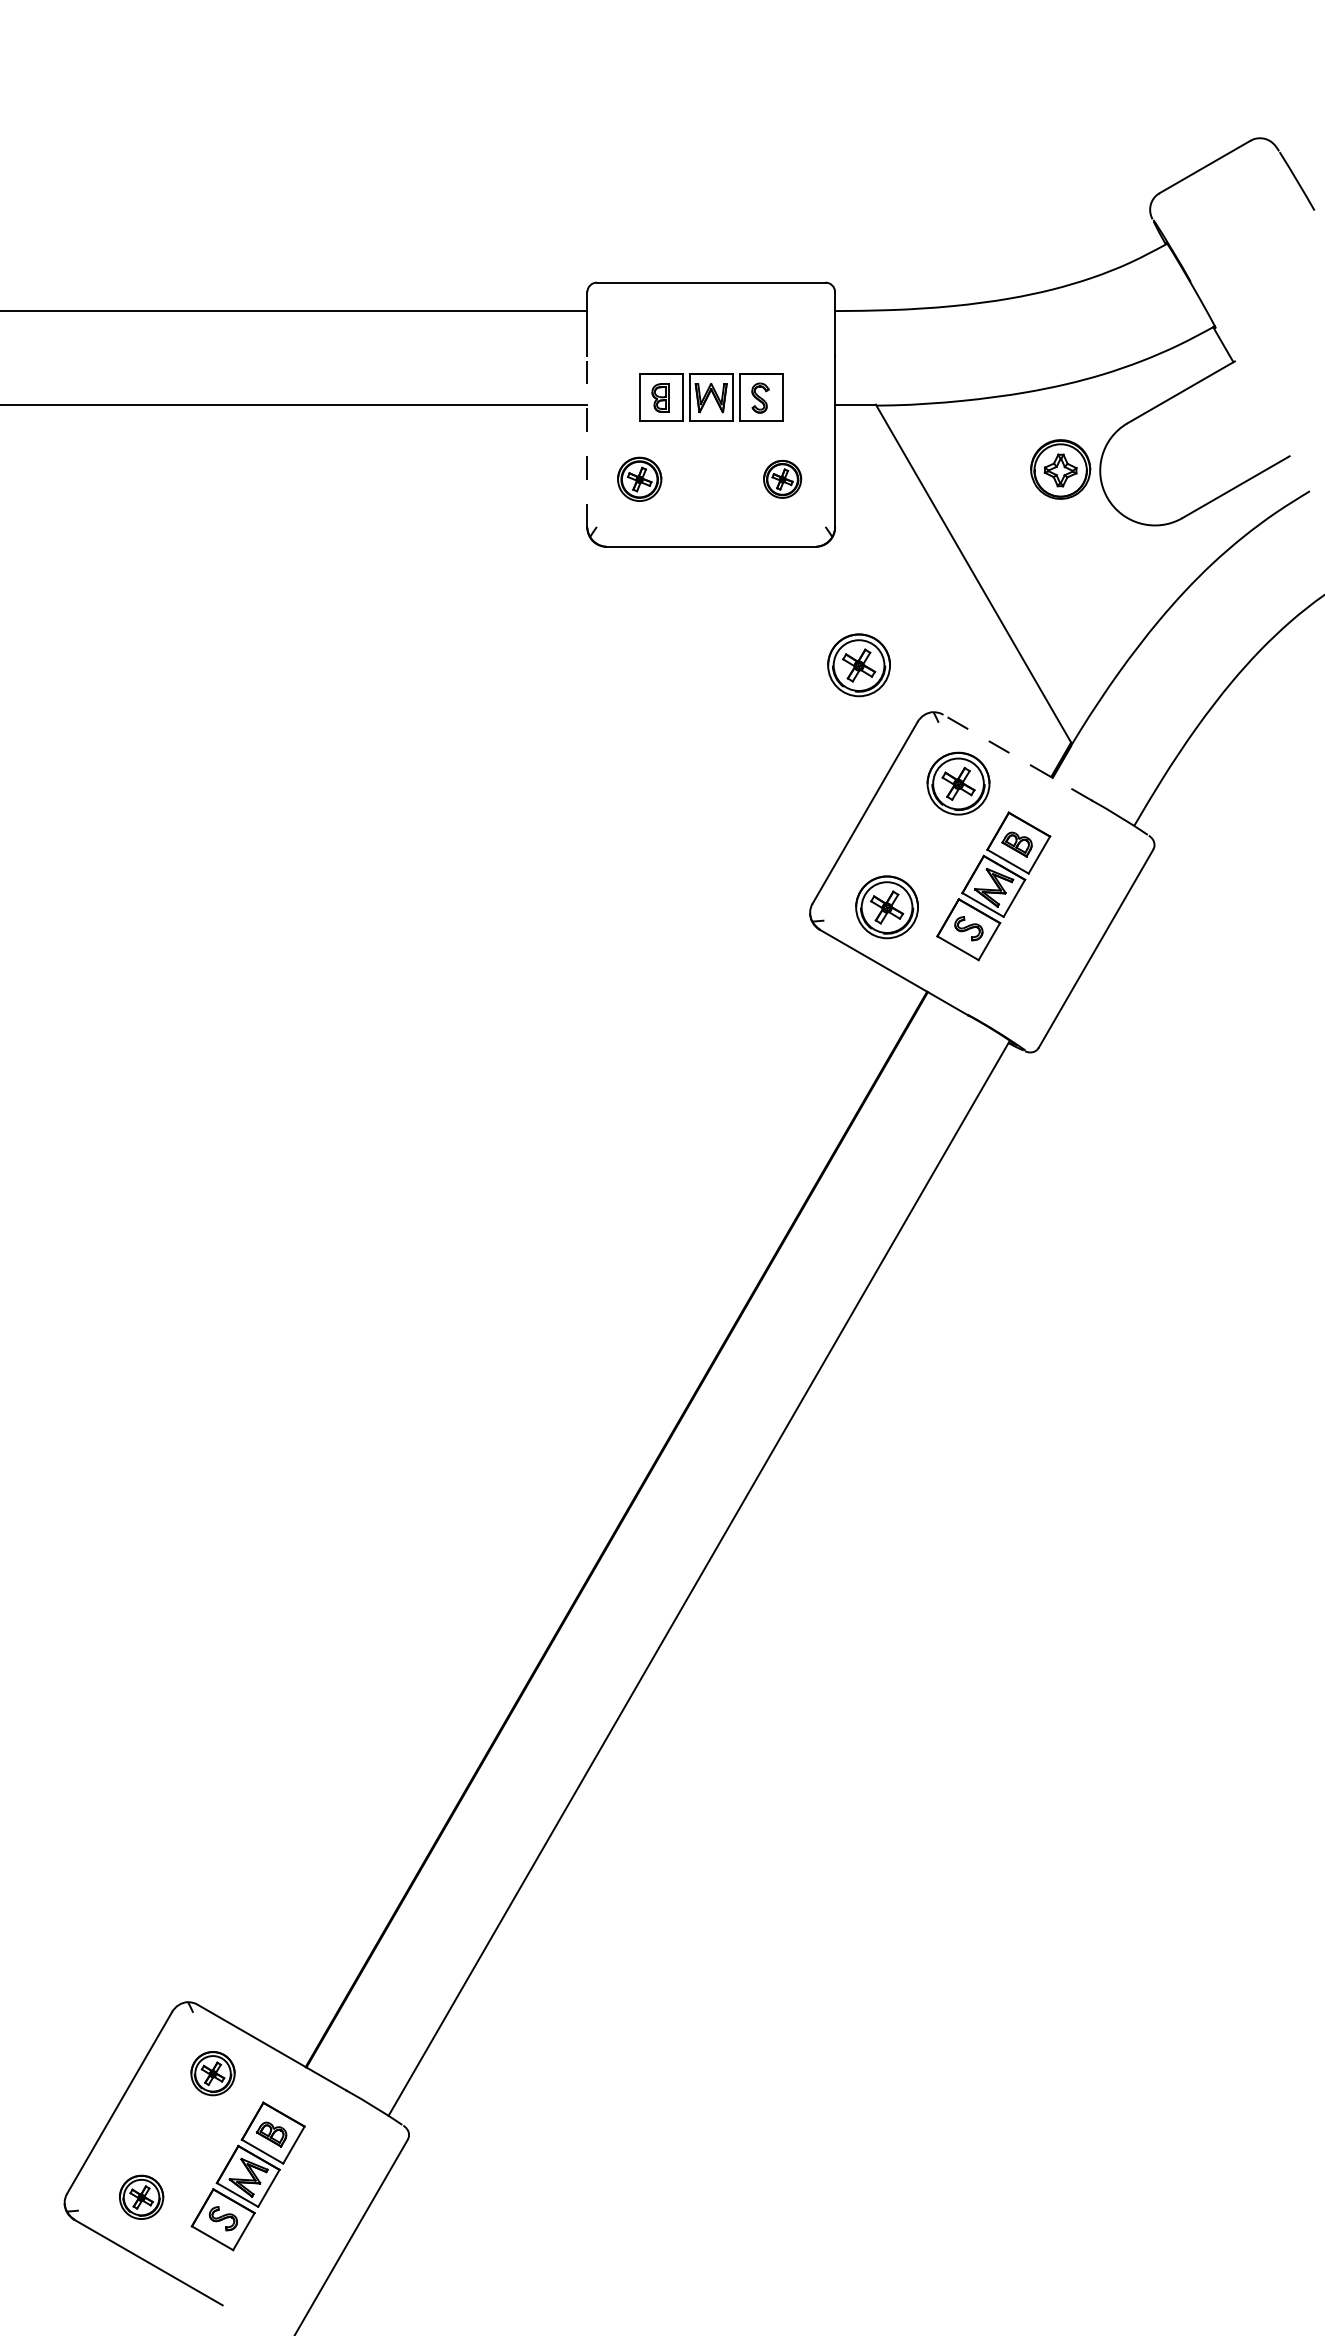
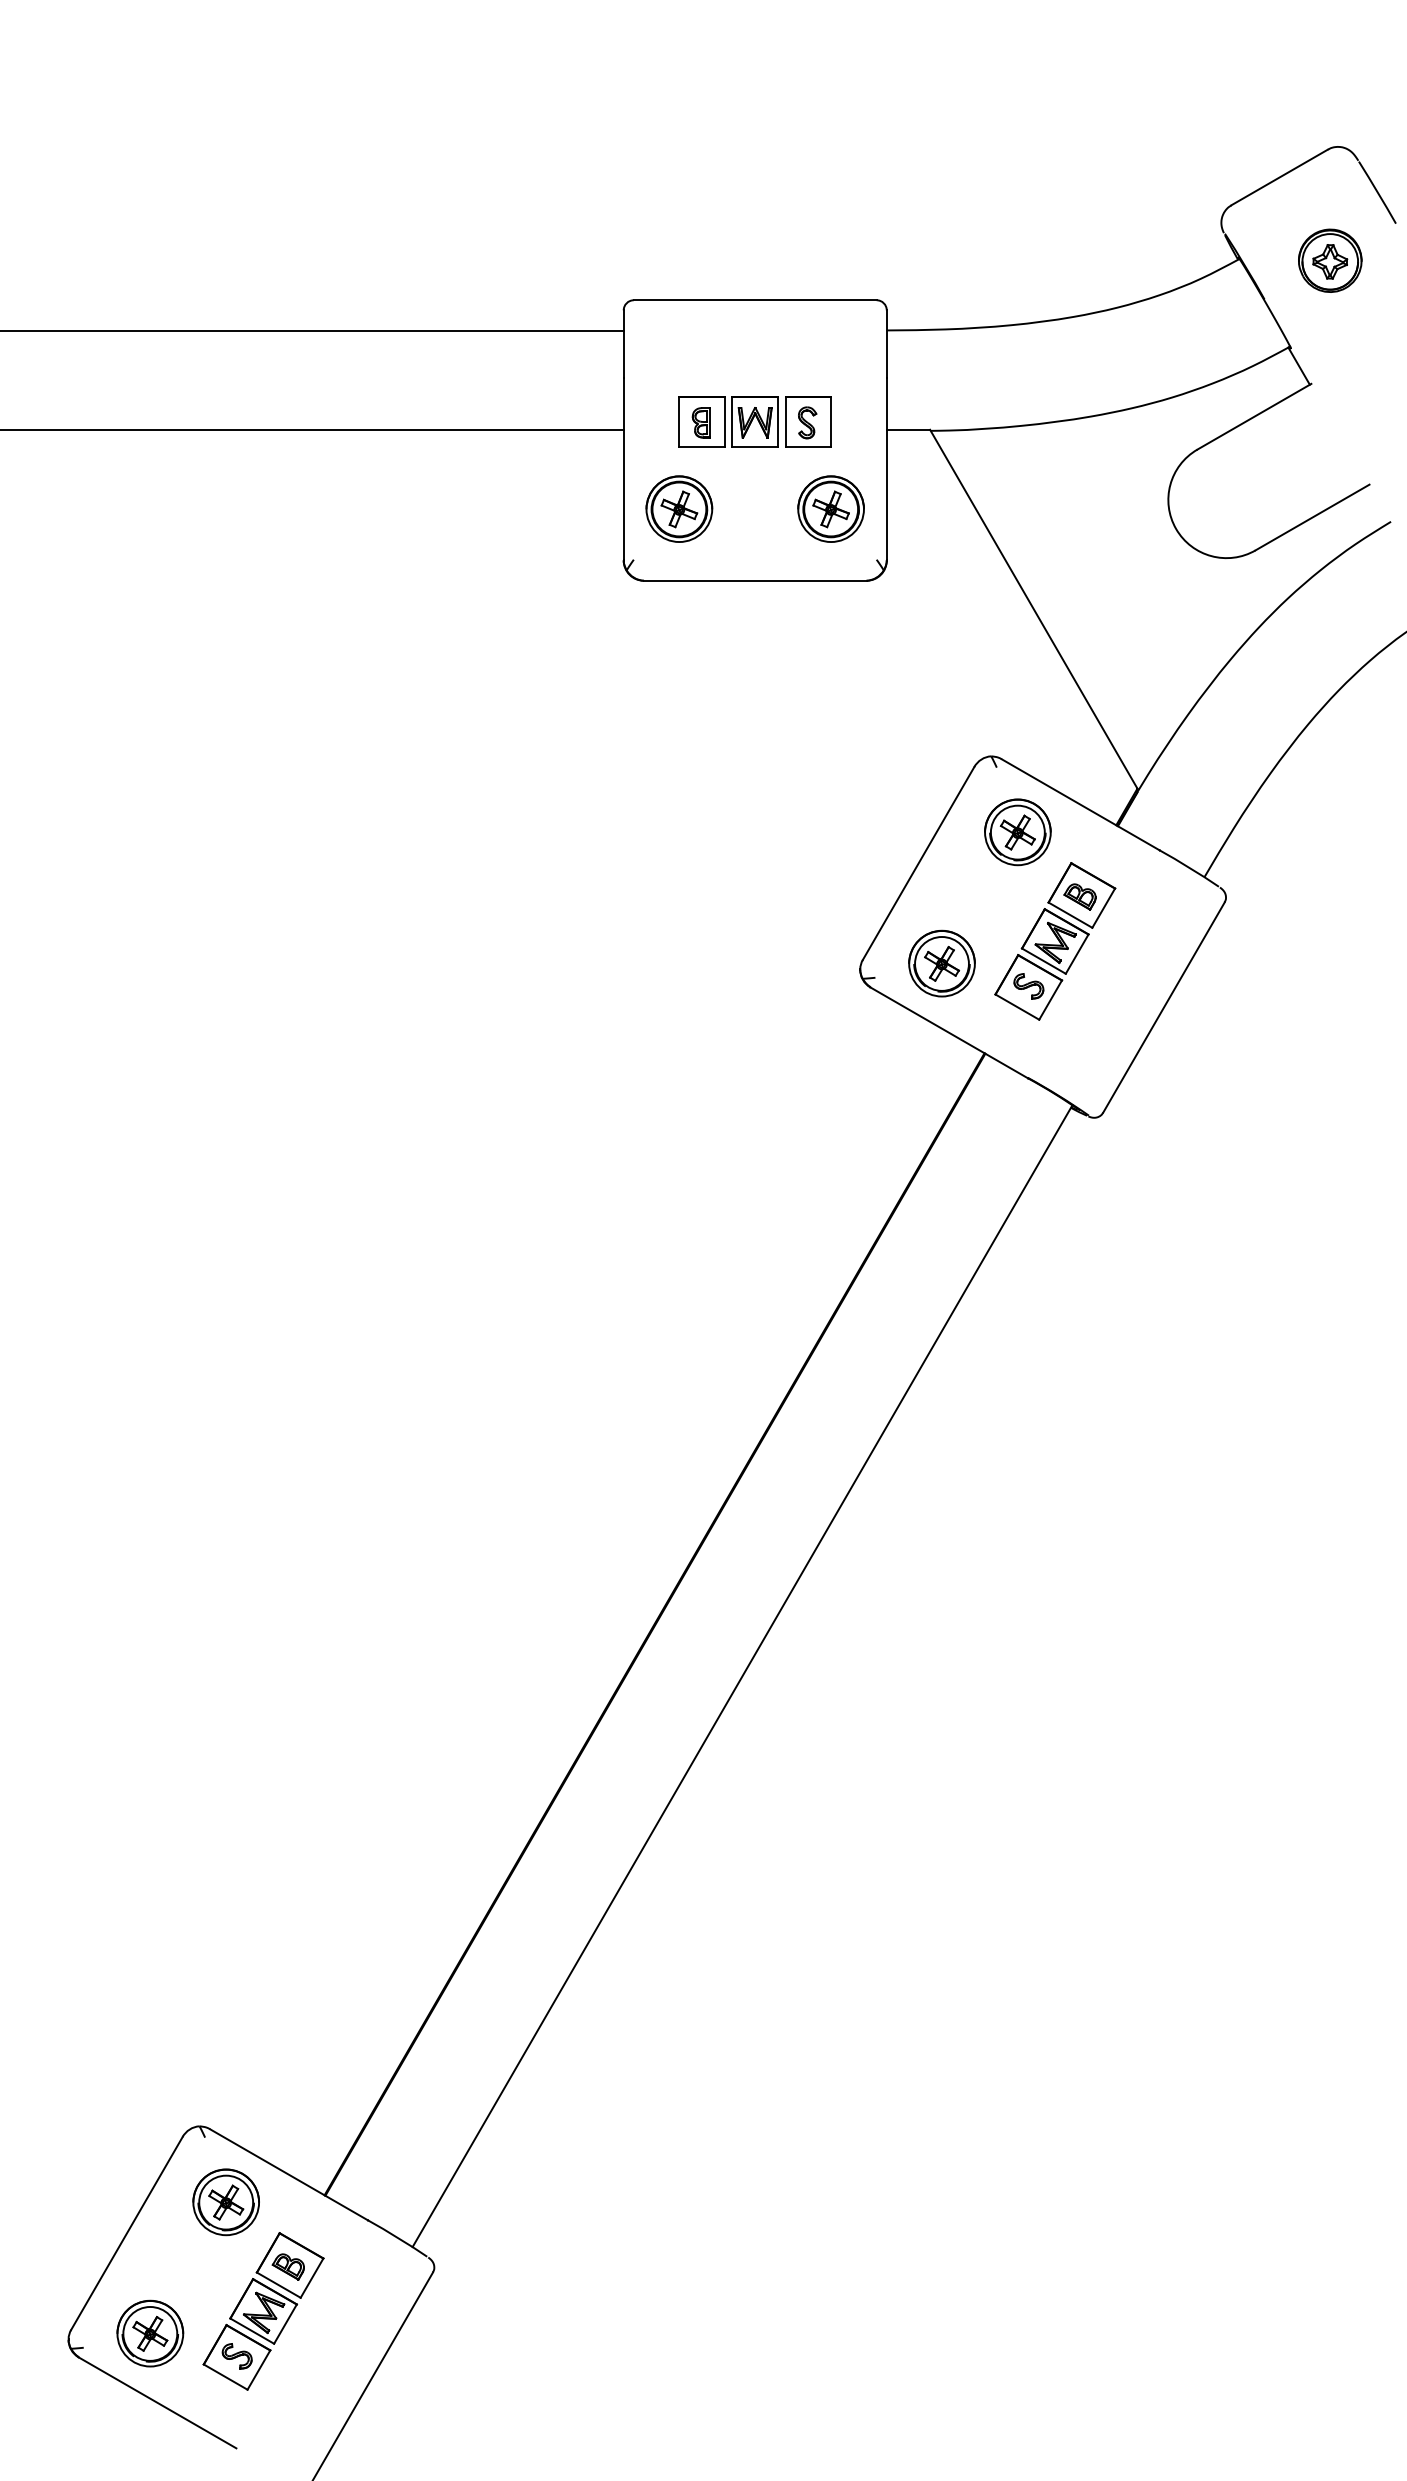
line: (587, 441) -> (623, 468), dashed -> solid
part: (1060, 469) -> (1330, 260), moved
part: (639, 479) -> (679, 509), size x1.43
part: (782, 479) -> (830, 509), size x1.67
part: (858, 665) -> (911, 706), removed
line: (1017, 757) -> (1080, 804), dashed -> solid
part: (212, 2073) -> (225, 2202), size x1.43
part: (141, 2197) -> (150, 2333), size x1.43

